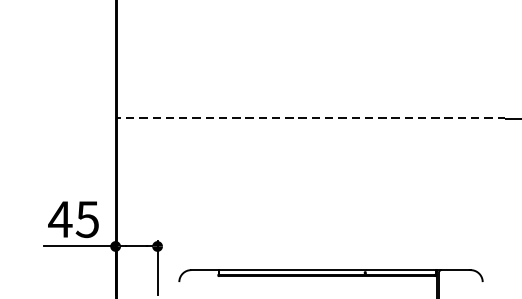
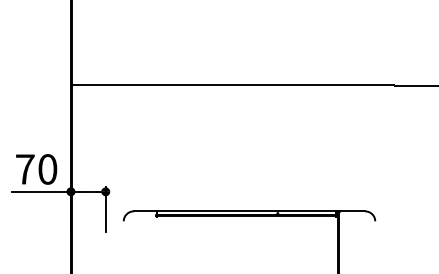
line: (312, 118) -> (234, 85), dashed -> solid
text: (72, 219) -> (35, 169), 45 -> 70

